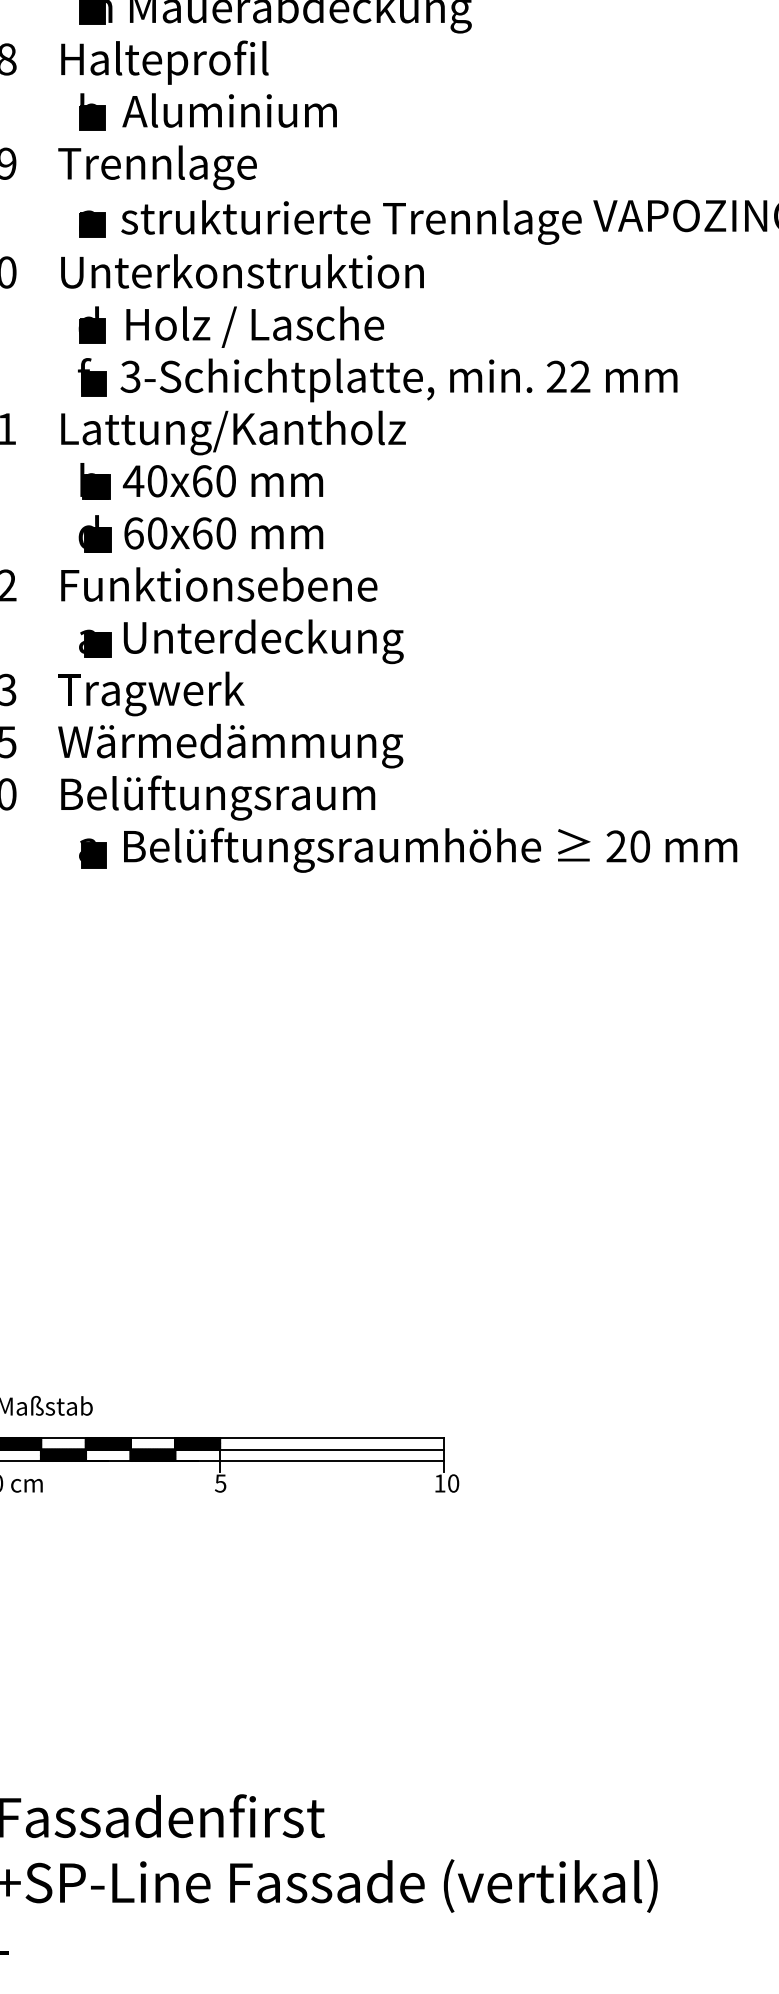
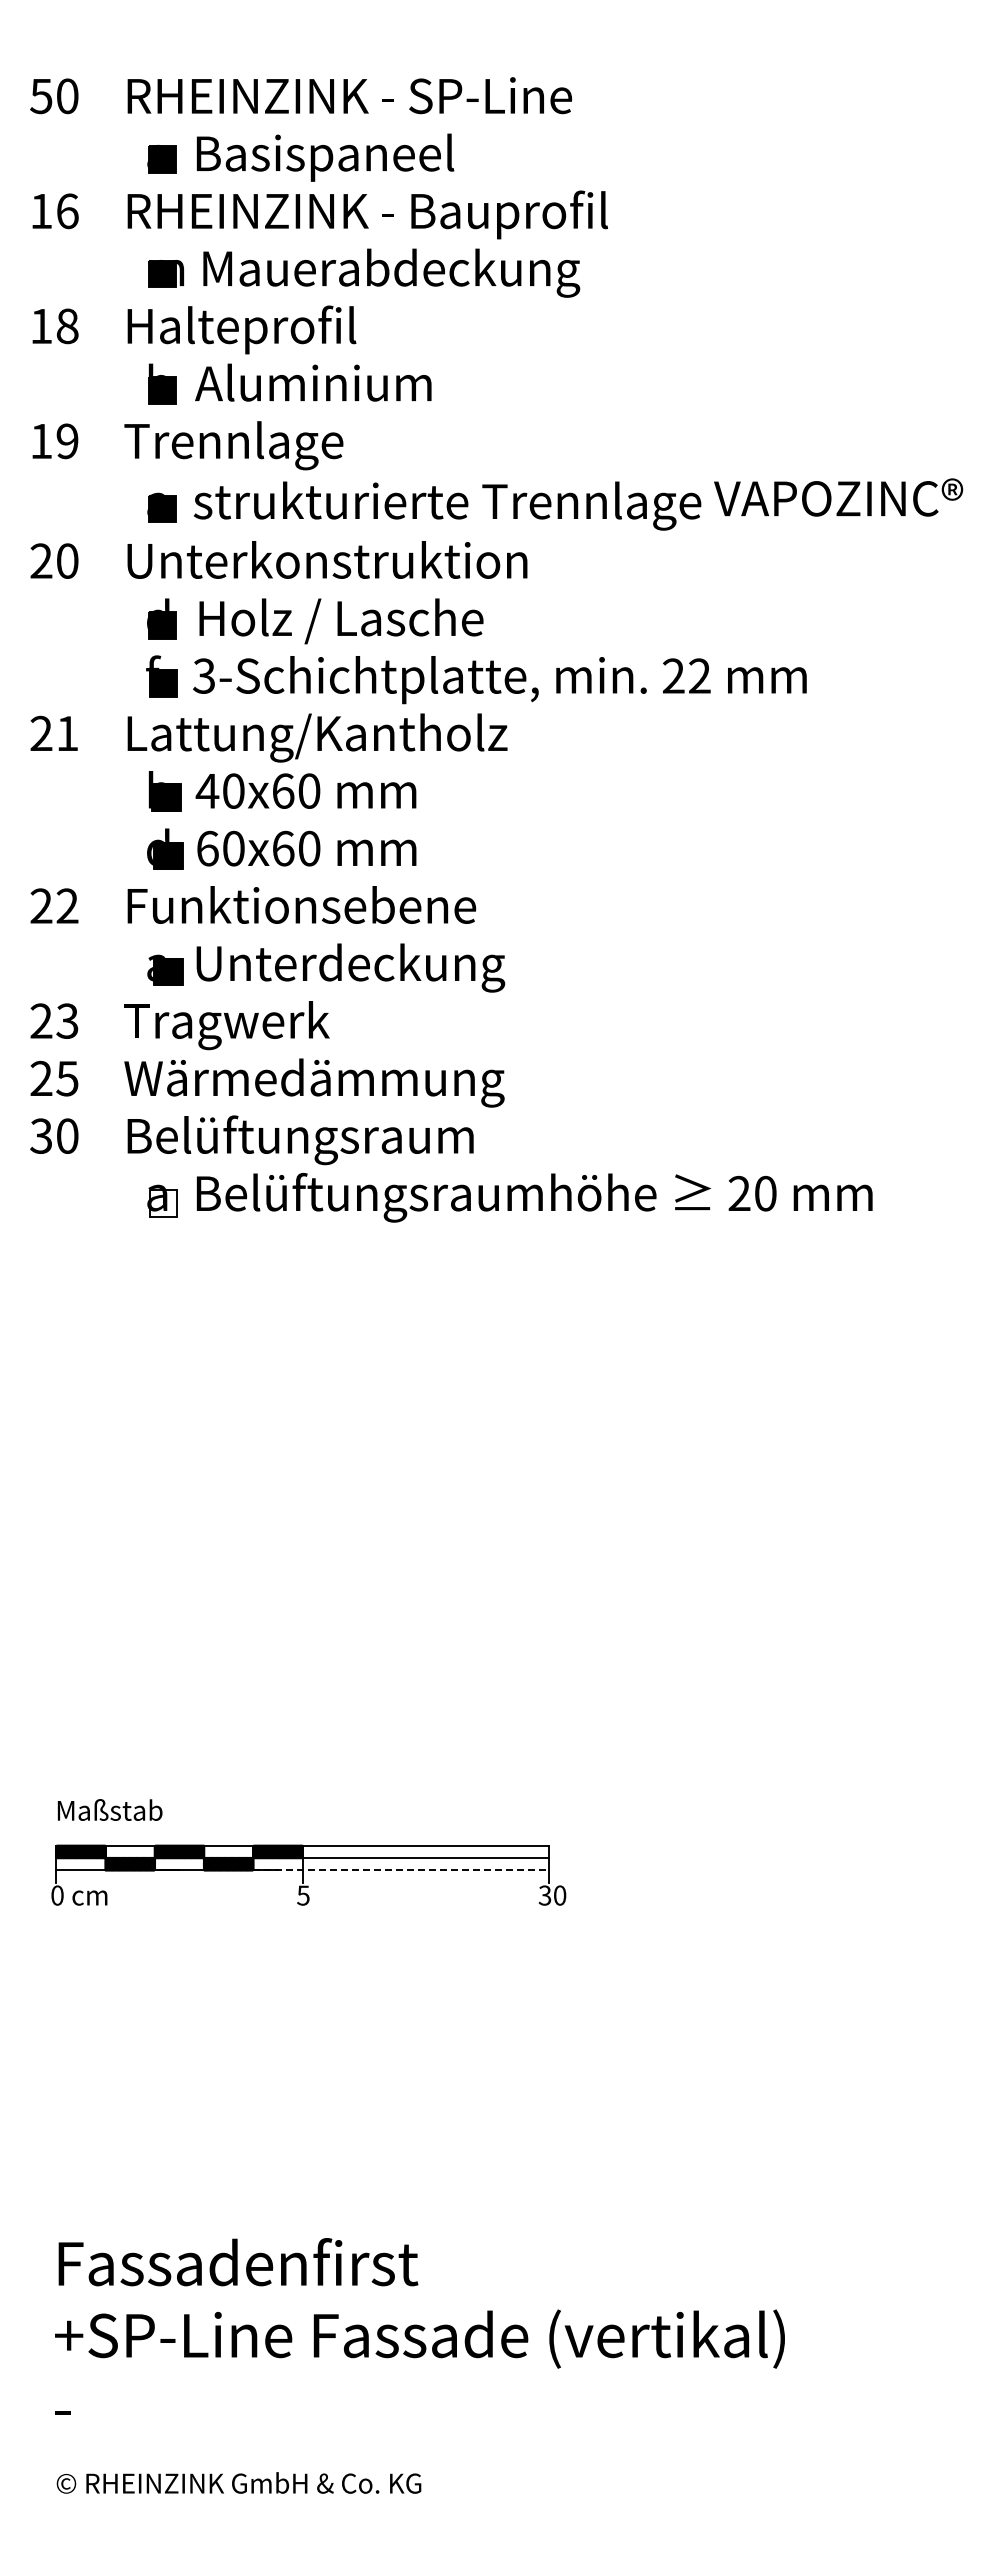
fill: (93, 855) -> (163, 1203), removed
line: (309, 1460) -> (401, 1870), solid -> dashed
text: (439, 1483) -> (544, 1895), 10 -> 30

